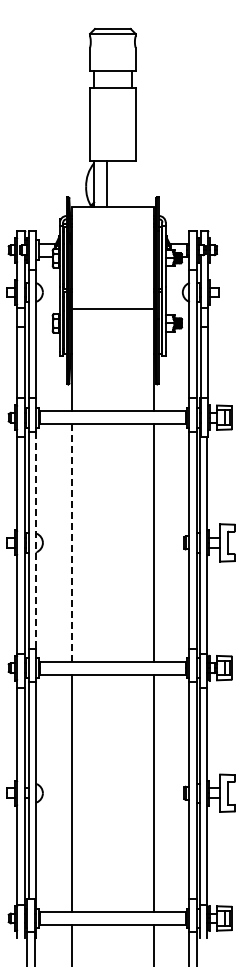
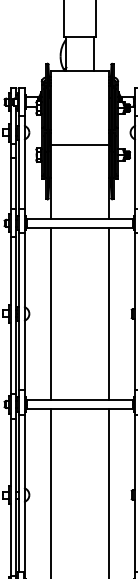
line: (106, 183) -> (93, 53), moved
line: (36, 540) -> (24, 312), dashed -> solid
line: (72, 542) -> (50, 313), dashed -> solid

